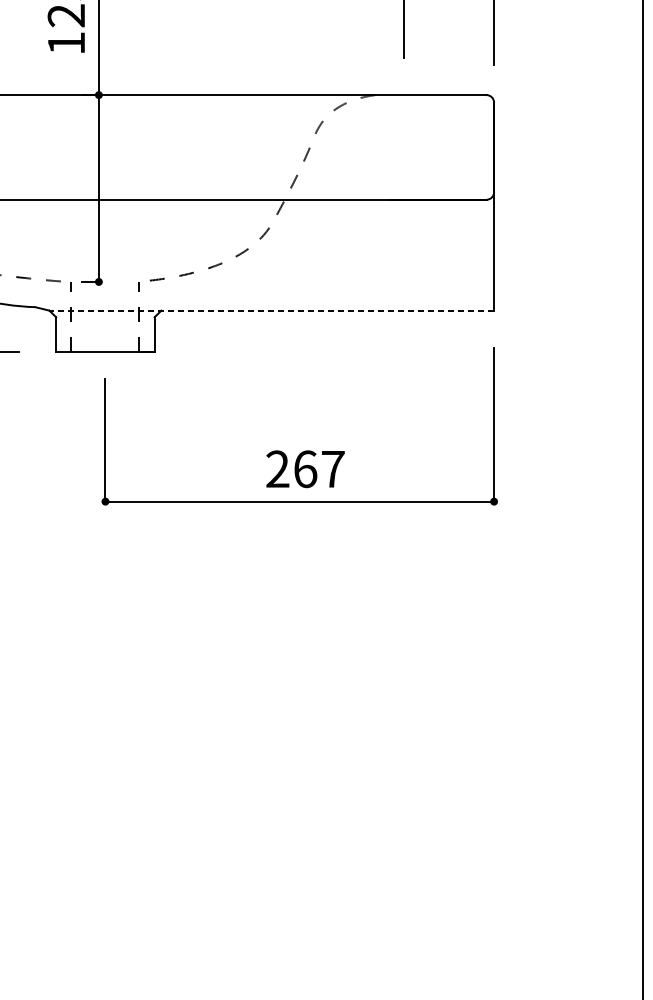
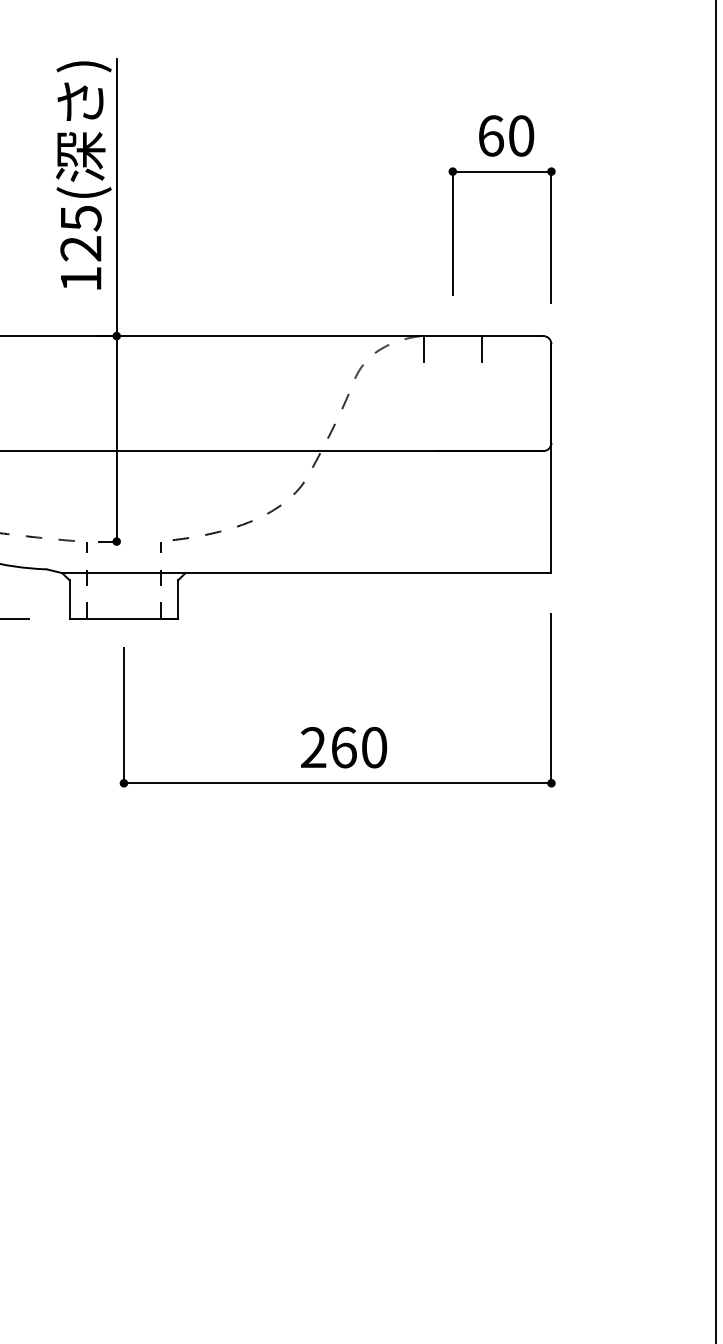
line: (378, 107) -> (424, 349), added
line: (430, 107) -> (481, 349), added
line: (271, 310) -> (306, 573), dashed -> solid
text: (333, 469) -> (374, 747), 267 -> 260

